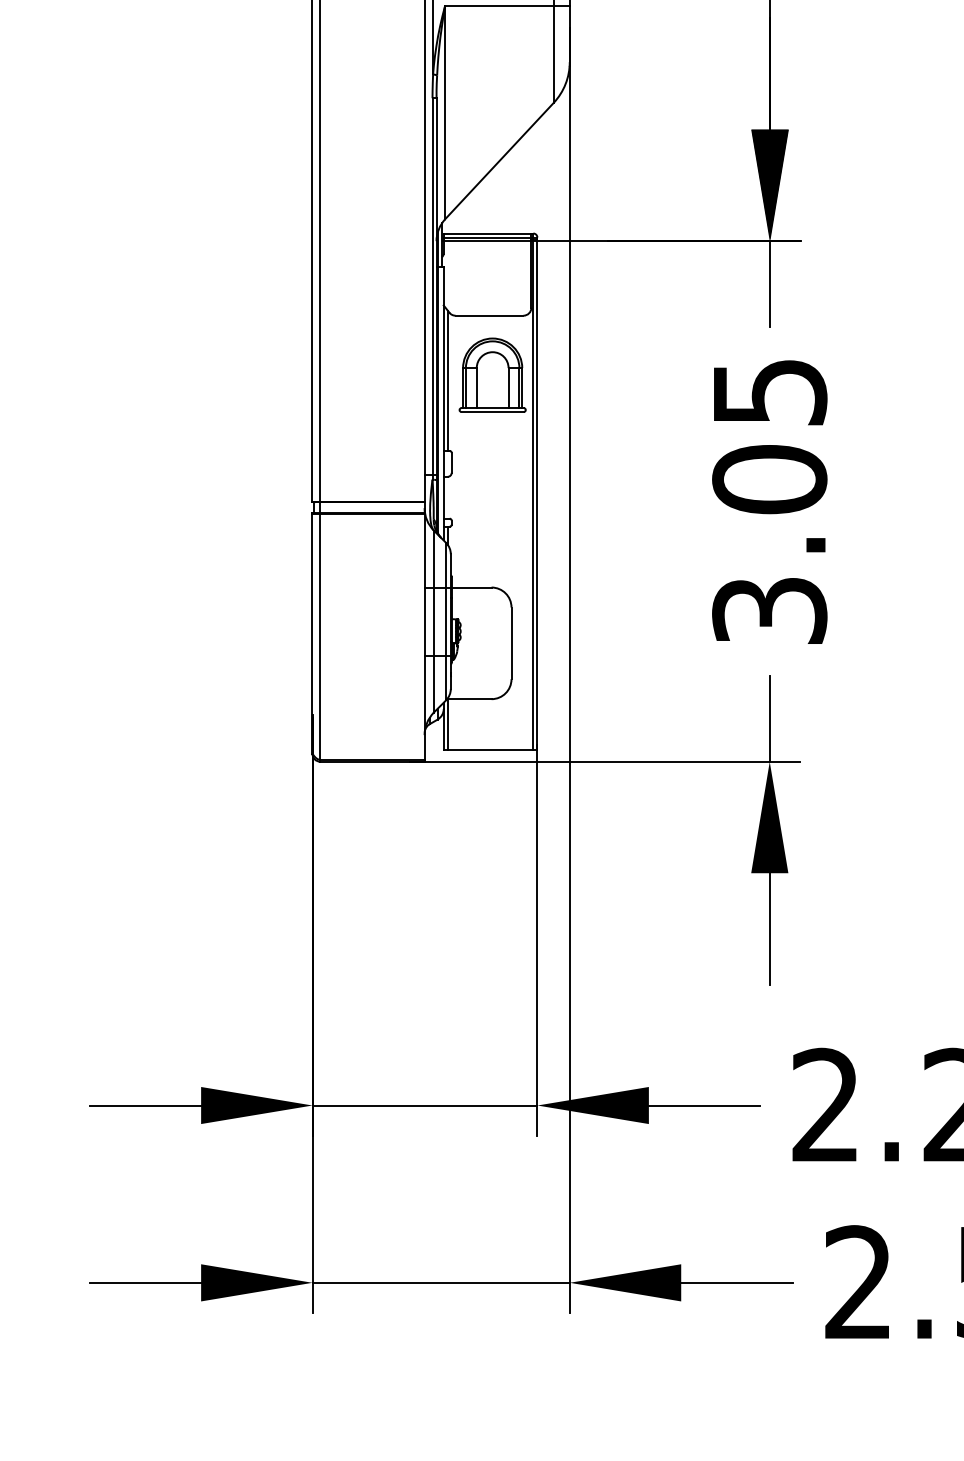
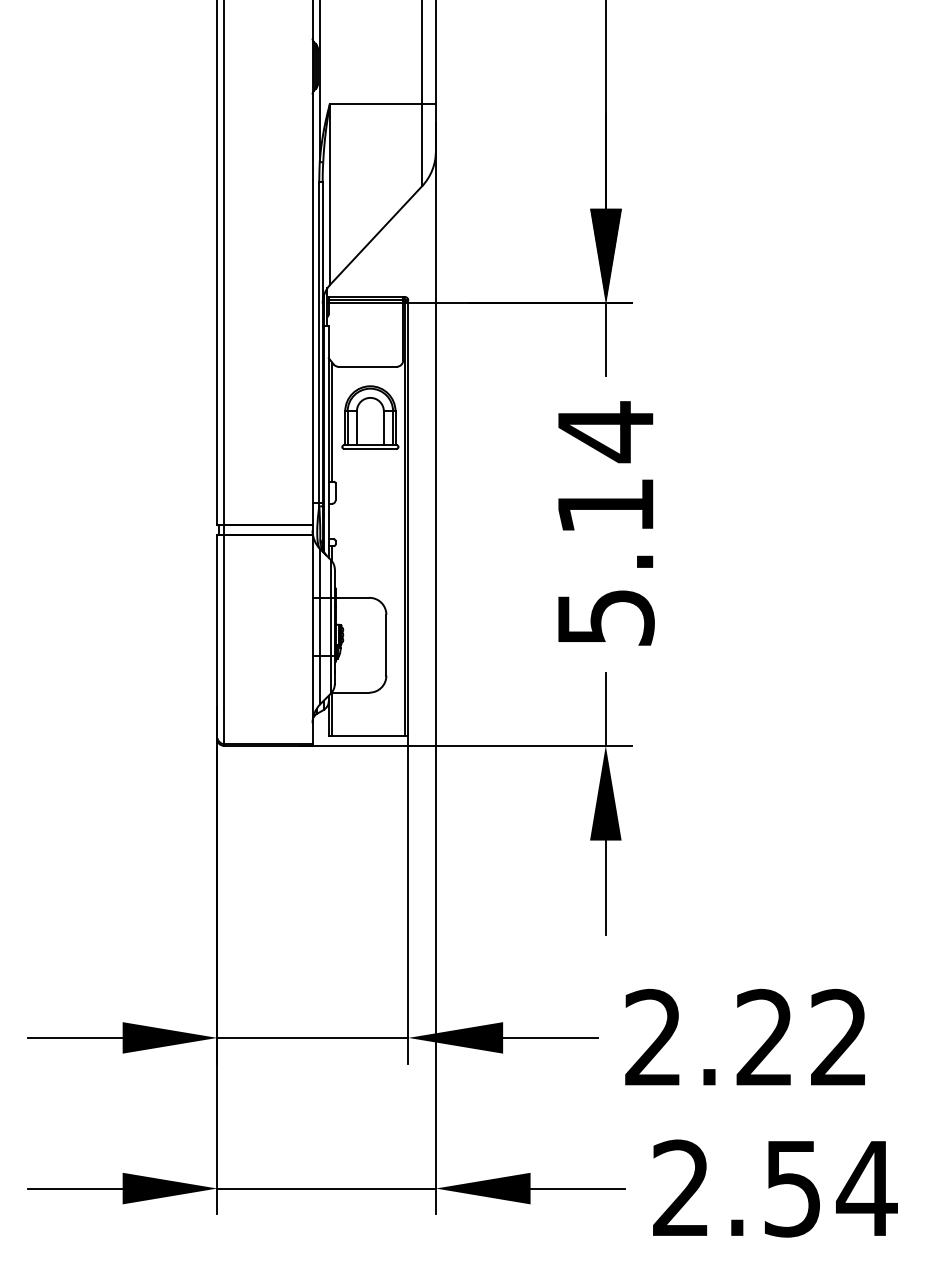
text: (769, 500) -> (605, 523), 3.05 -> 5.14

